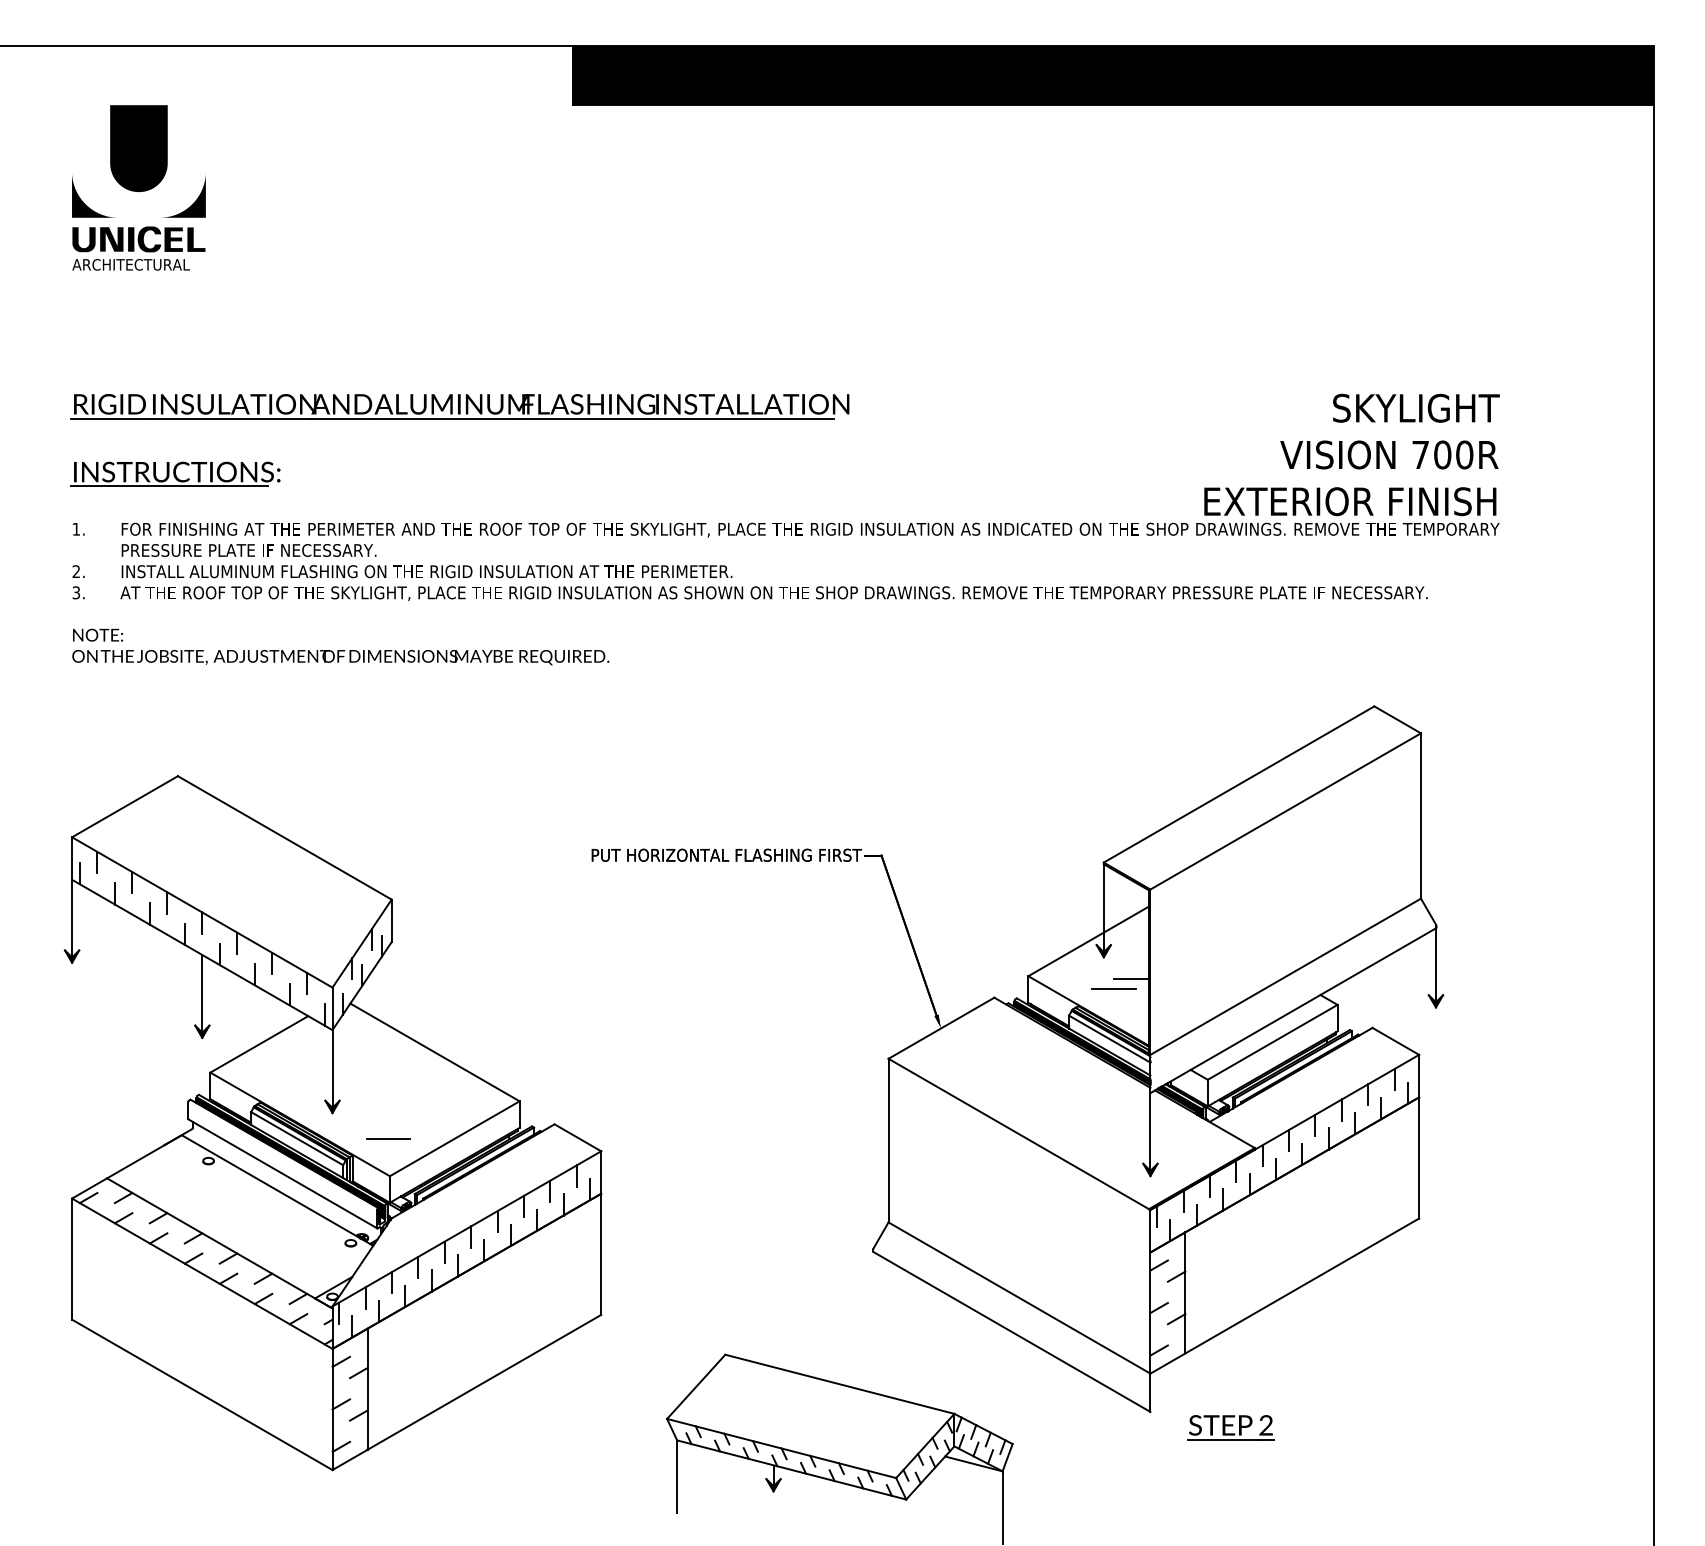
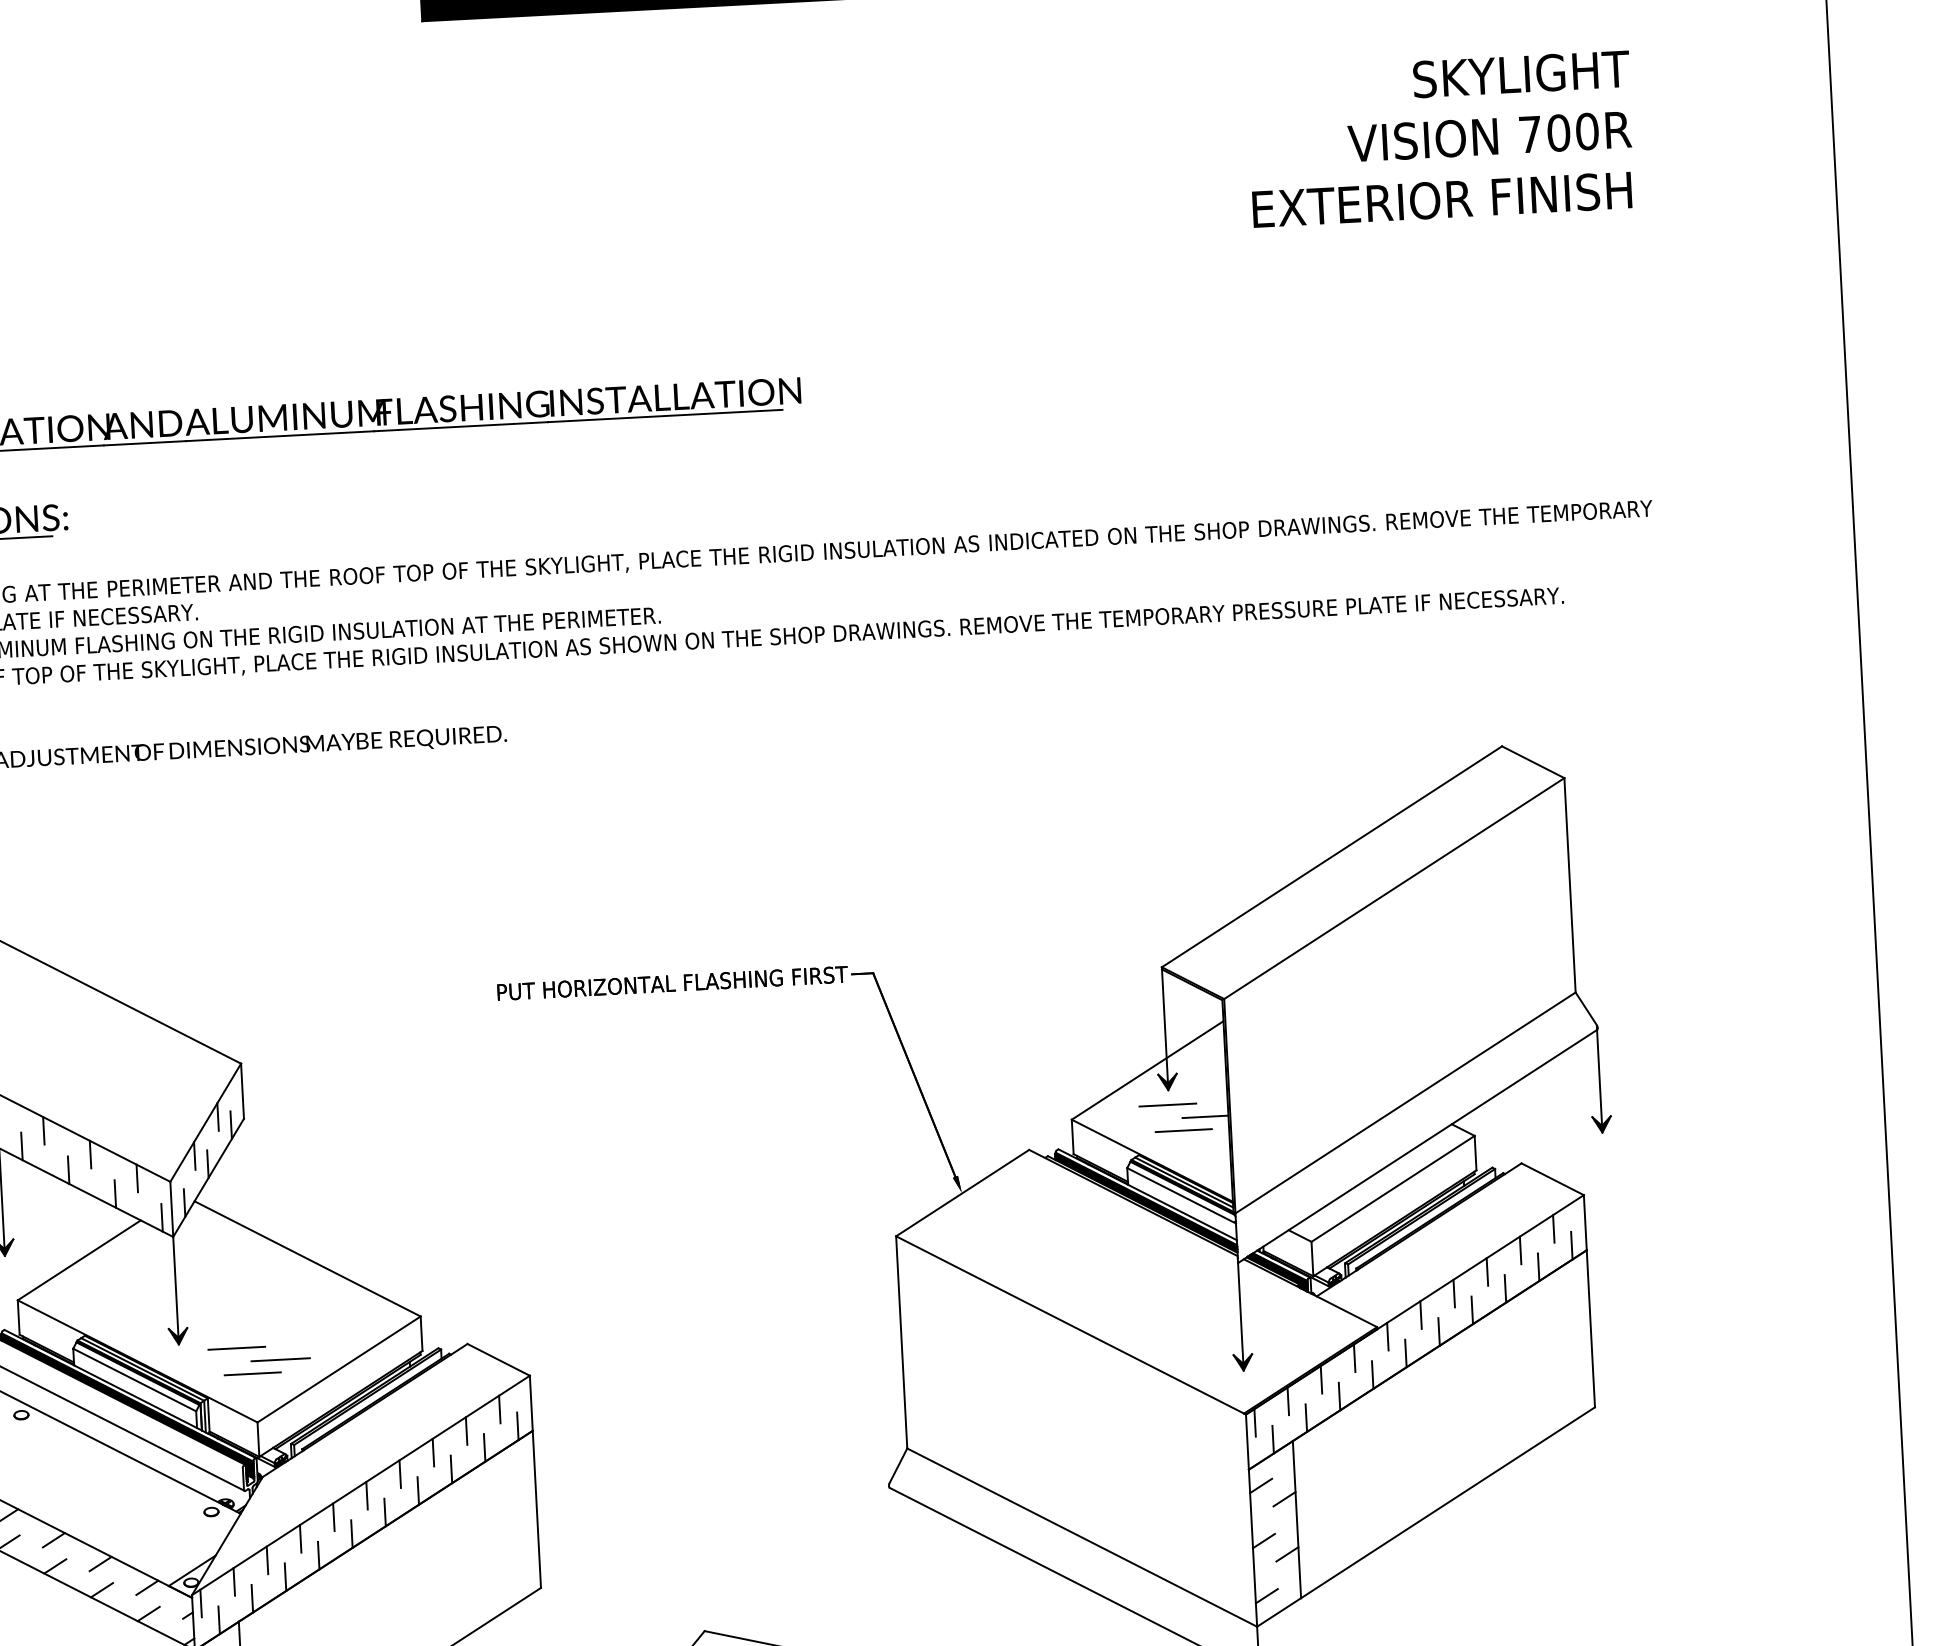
text: (1351, 454) -> (1440, 138), moved
line: (1102, 968) -> (1167, 1104), added
line: (376, 1118) -> (236, 1348), added
line: (409, 1128) -> (279, 1359), added

